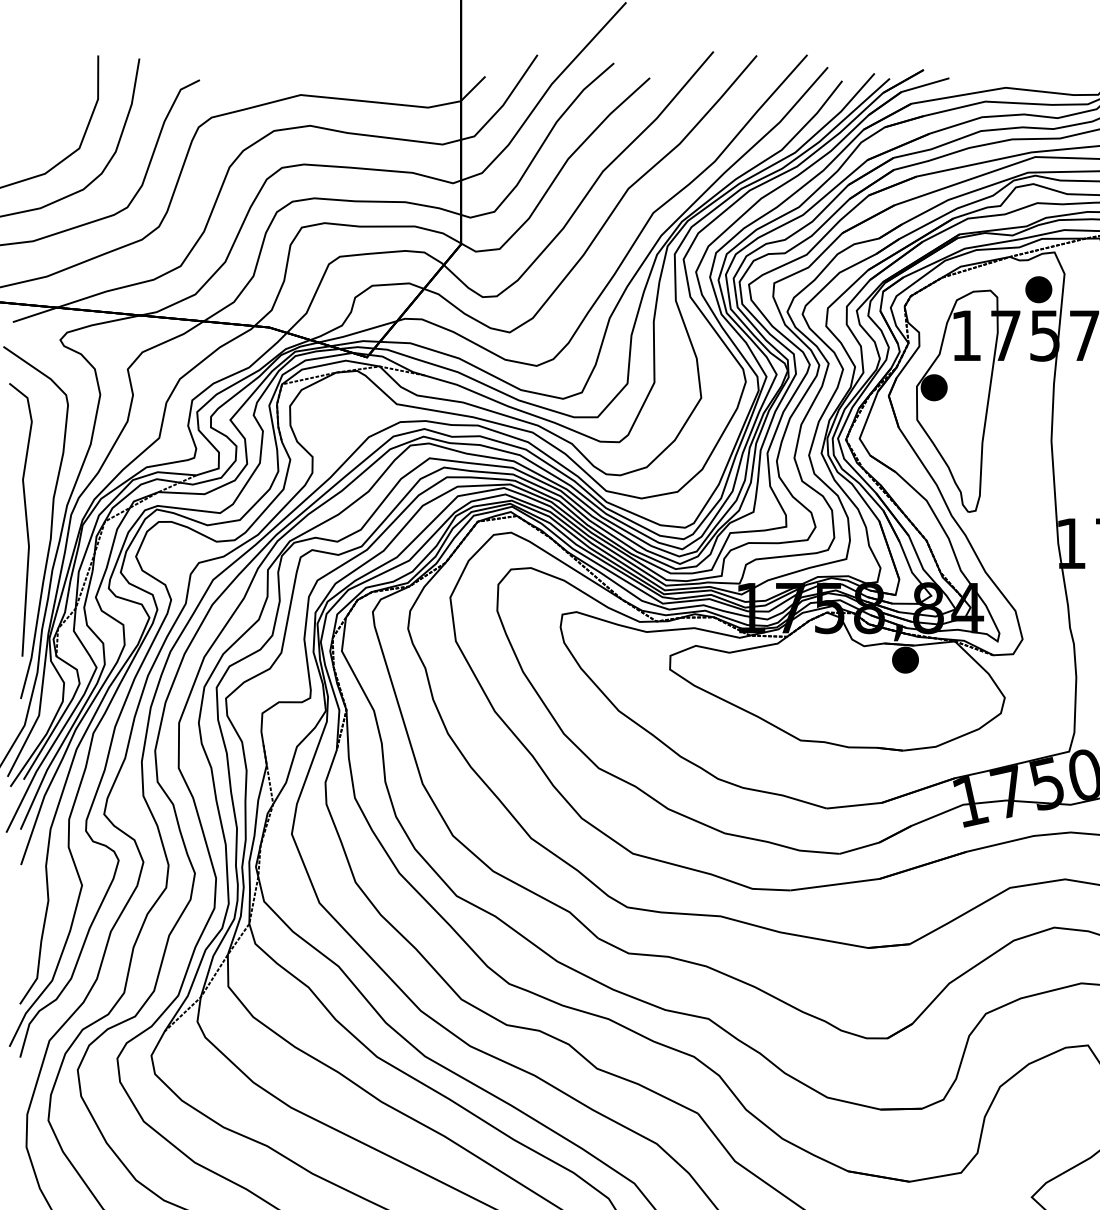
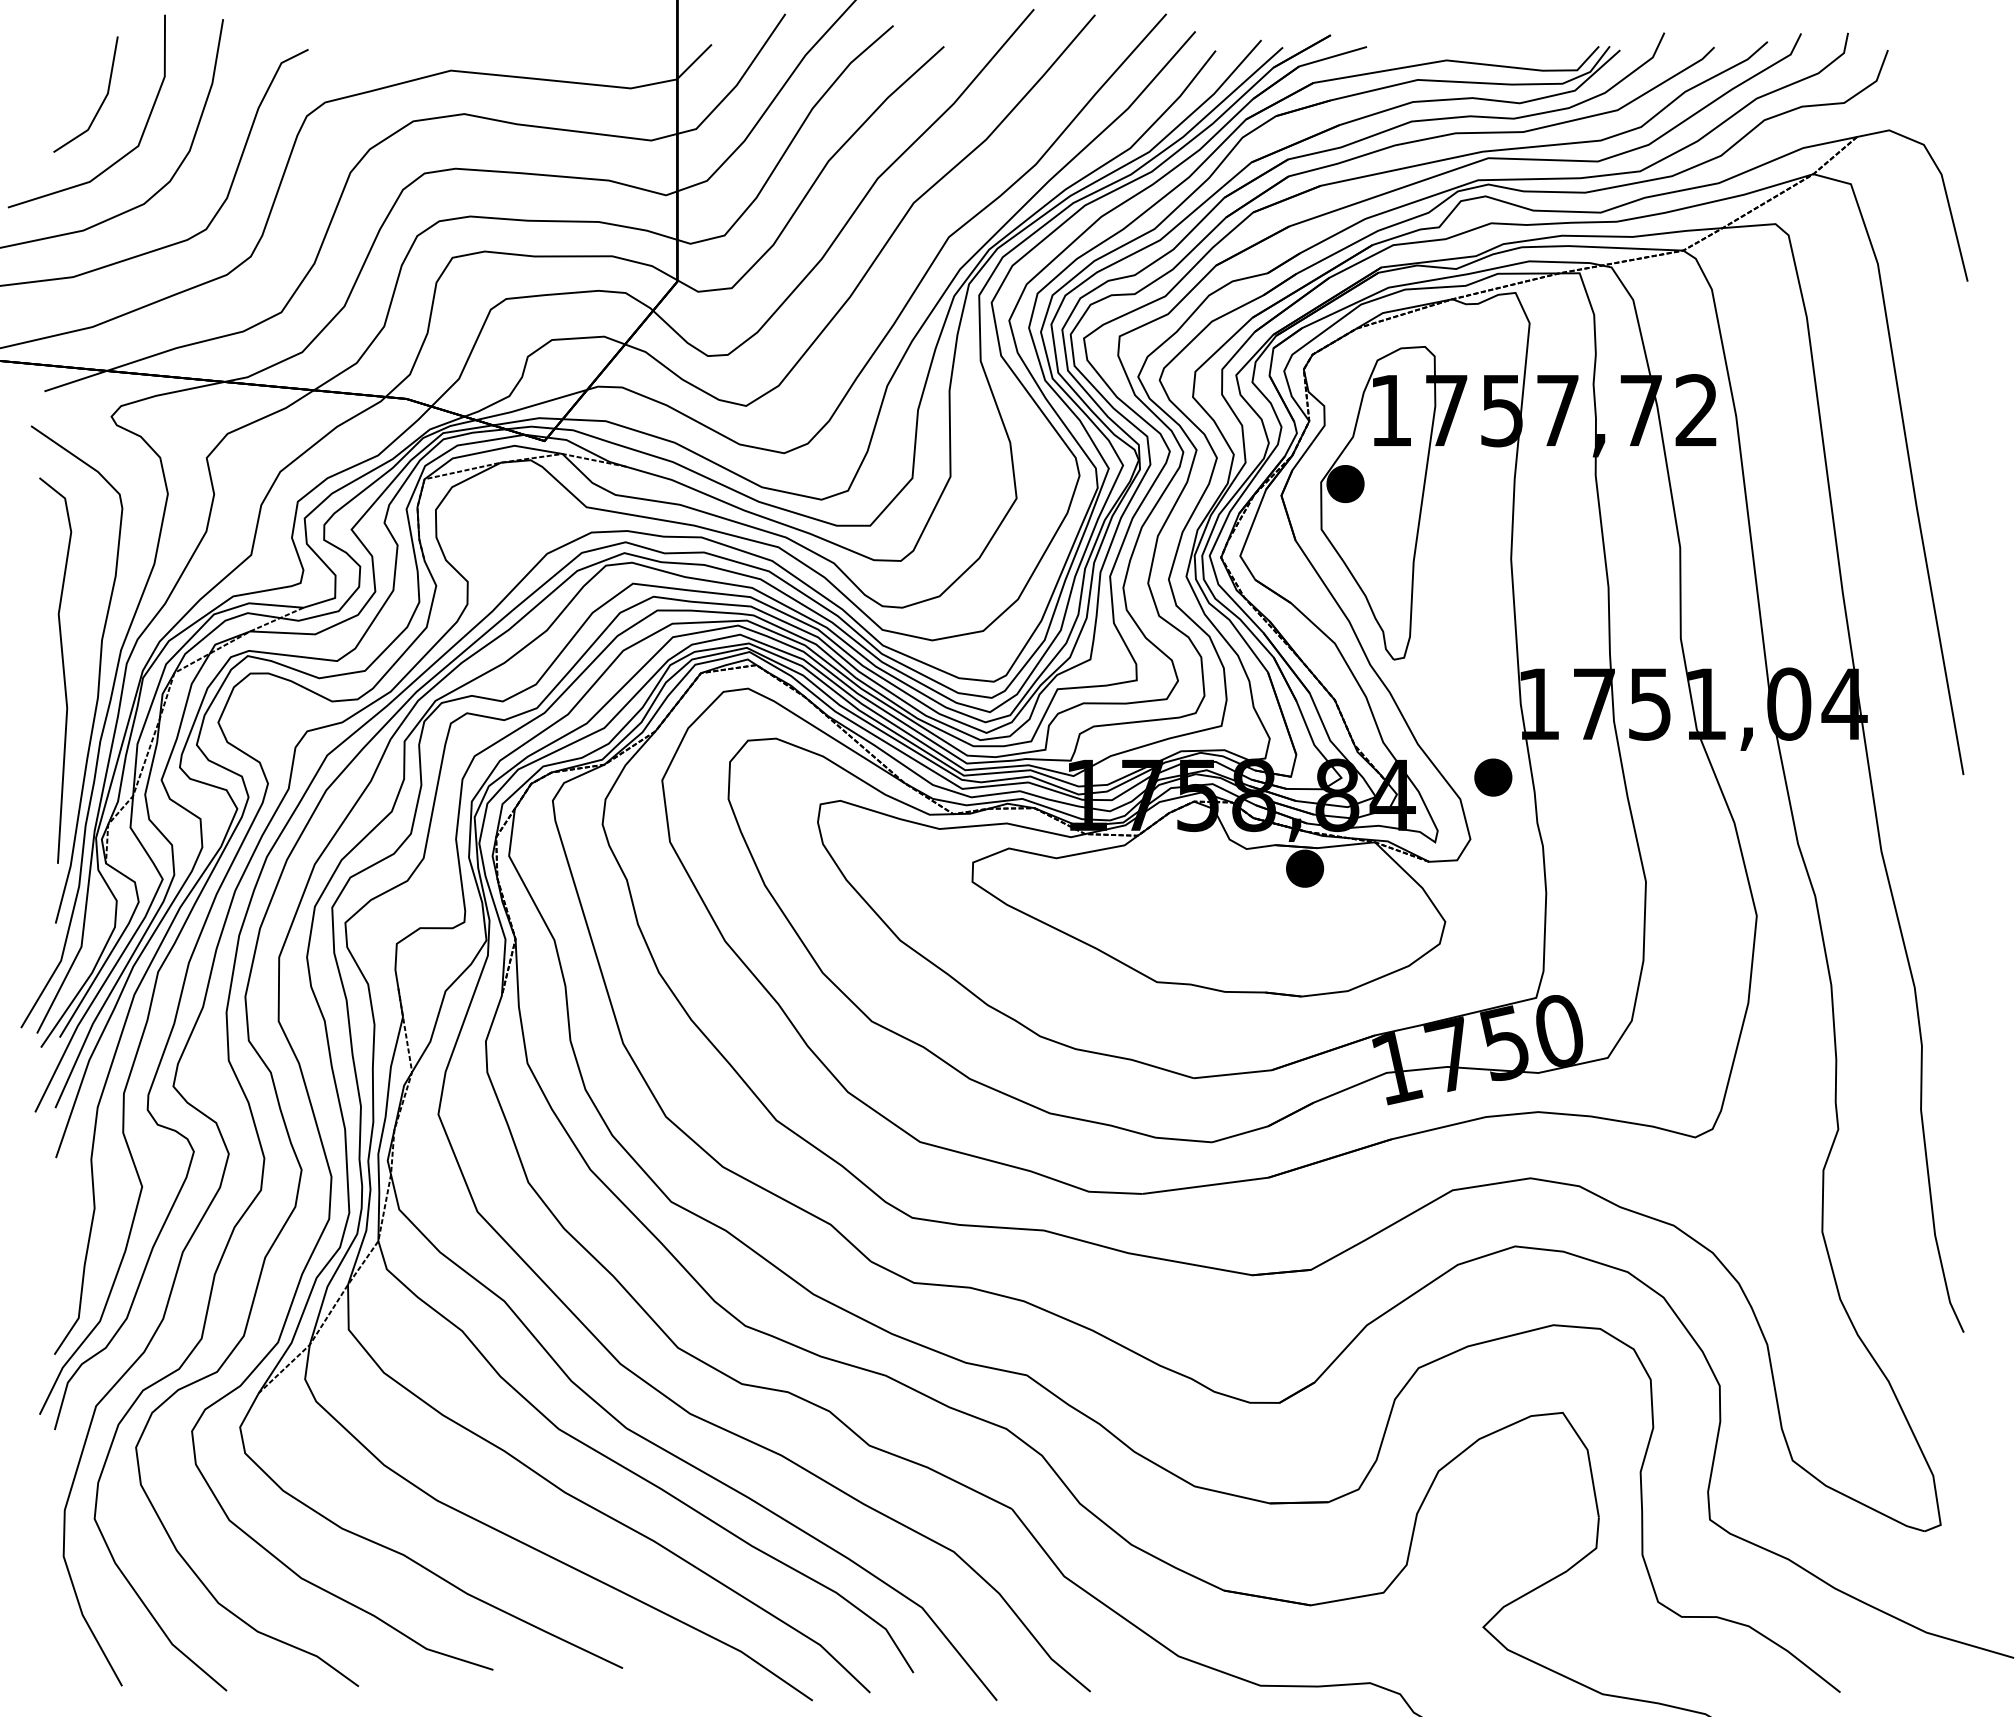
line: (52, 119) -> (100, 104), added
part: (1038, 289) -> (1493, 777), moved

